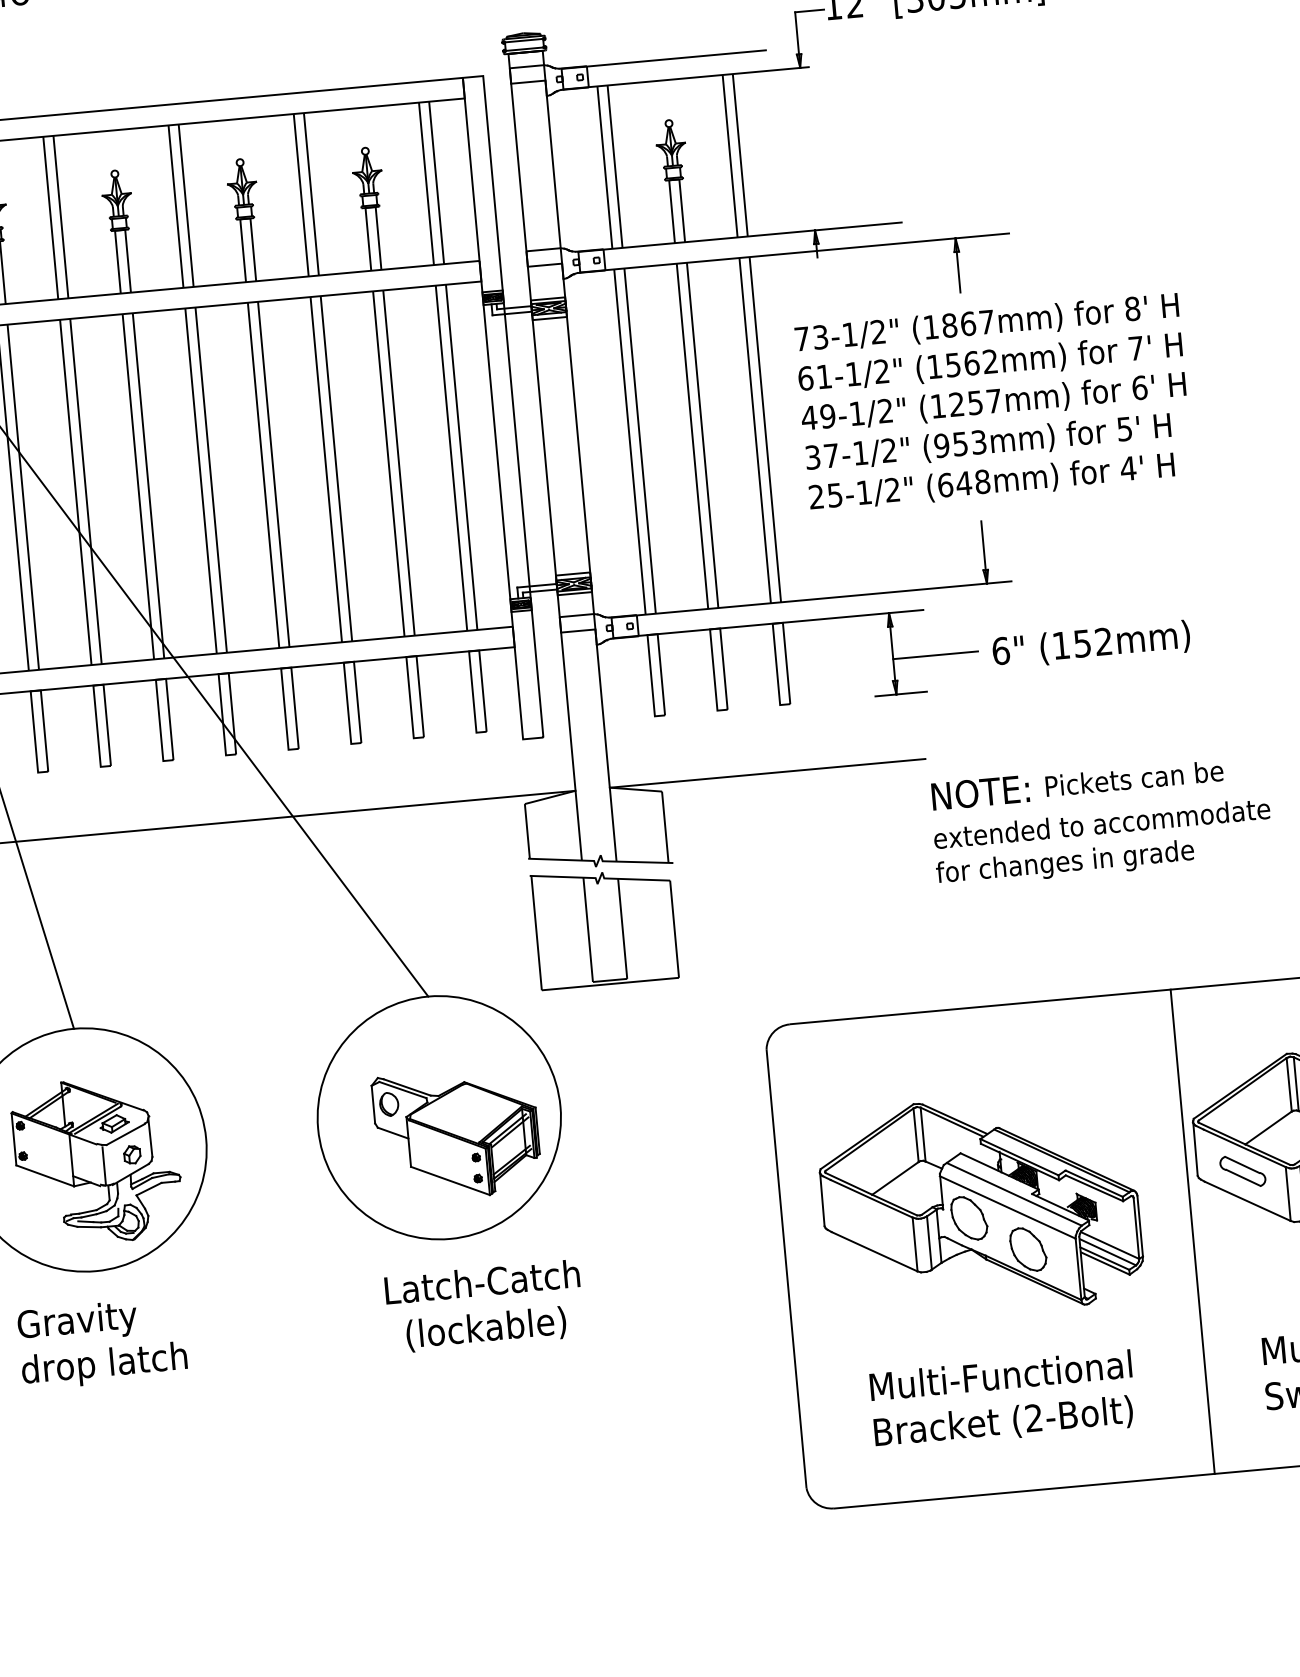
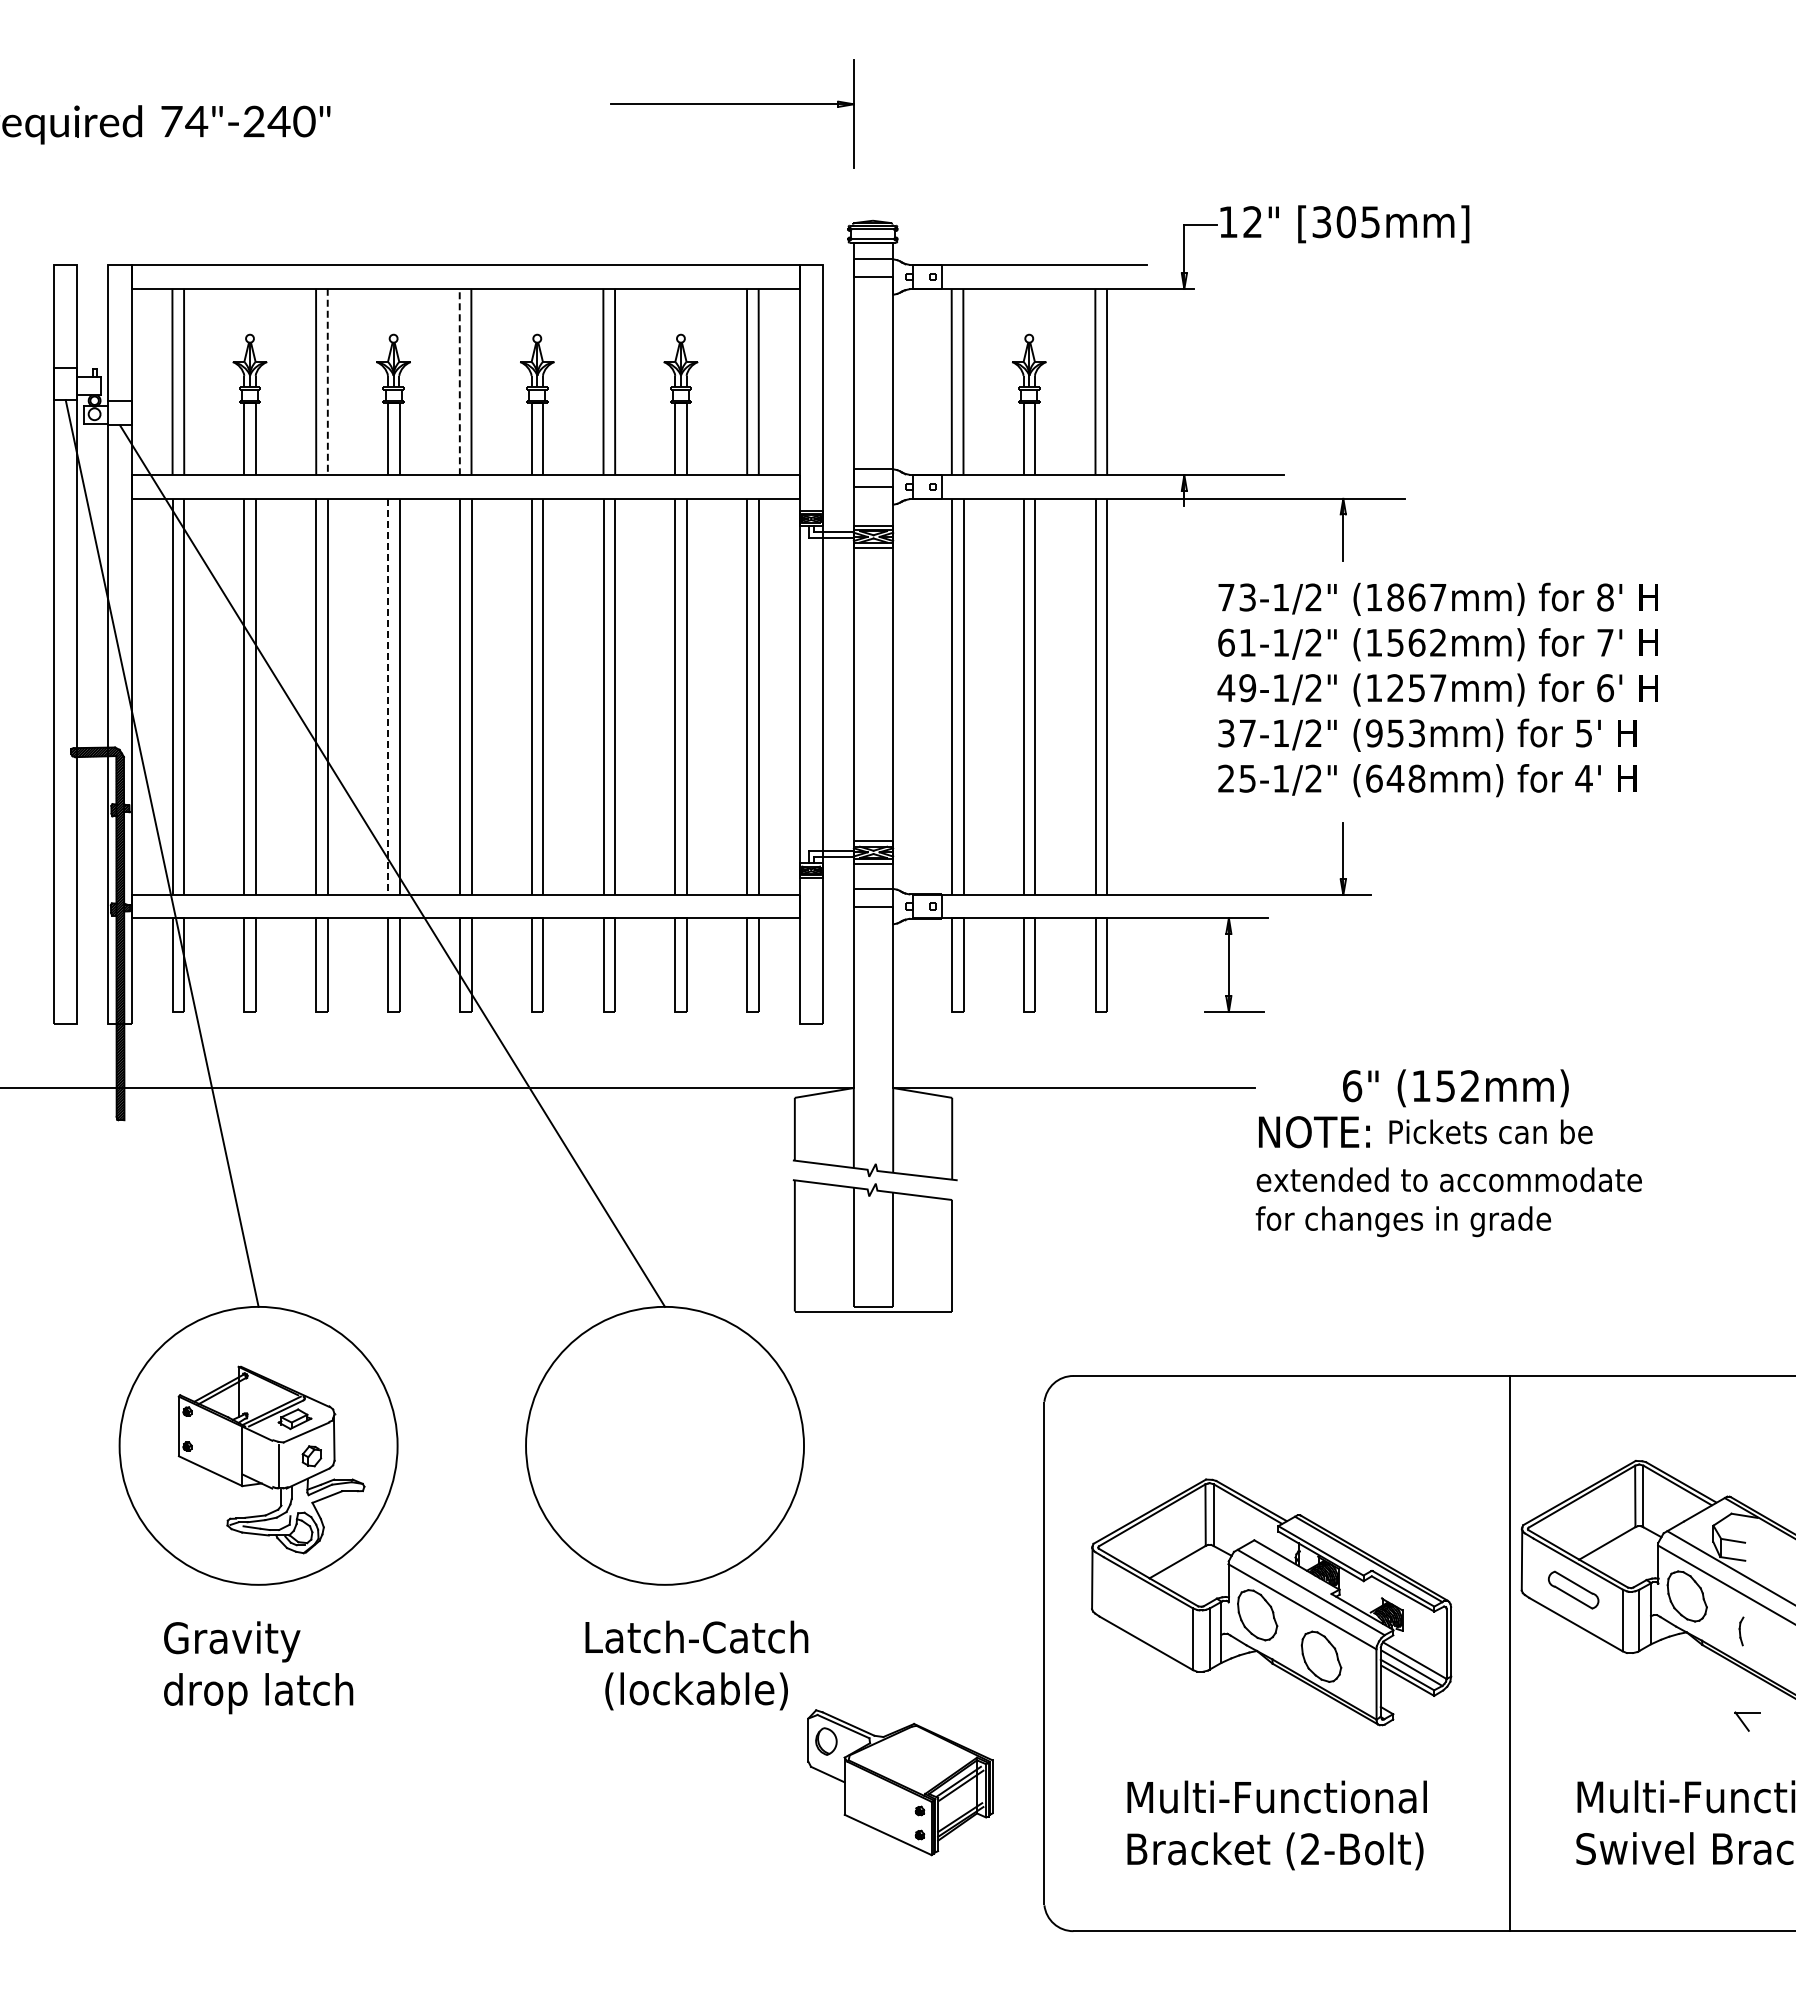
line: (175, 206) -> (459, 381), solid -> dashed
line: (60, 217) -> (327, 382), solid -> dashed
text: (993, 402) -> (1437, 689), moved
line: (137, 486) -> (387, 696), solid -> dashed
text: (1091, 644) -> (1455, 1088), moved
line: (935, 655) -> (1277, 971), removed
part: (457, 1134) -> (900, 1782), moved

